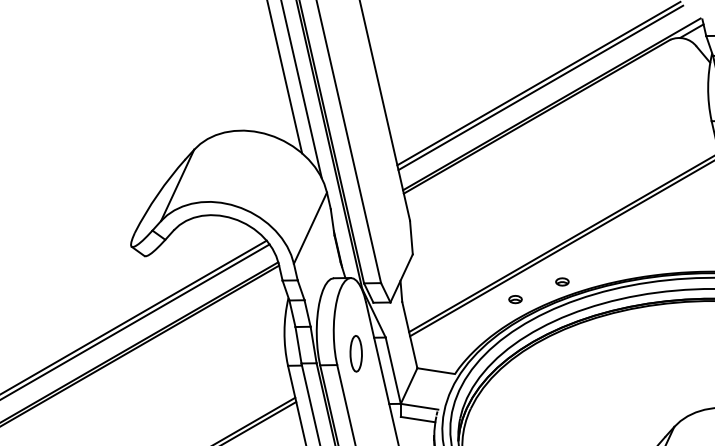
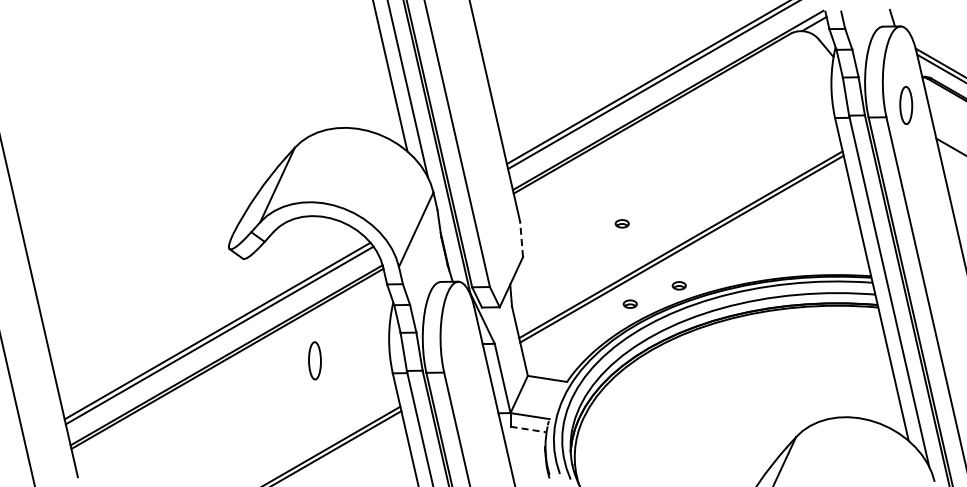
part: (507, 222) -> (621, 223), added
line: (411, 237) -> (521, 239), solid -> dashed
part: (355, 353) -> (314, 360), moved
line: (418, 419) -> (529, 429), solid -> dashed

